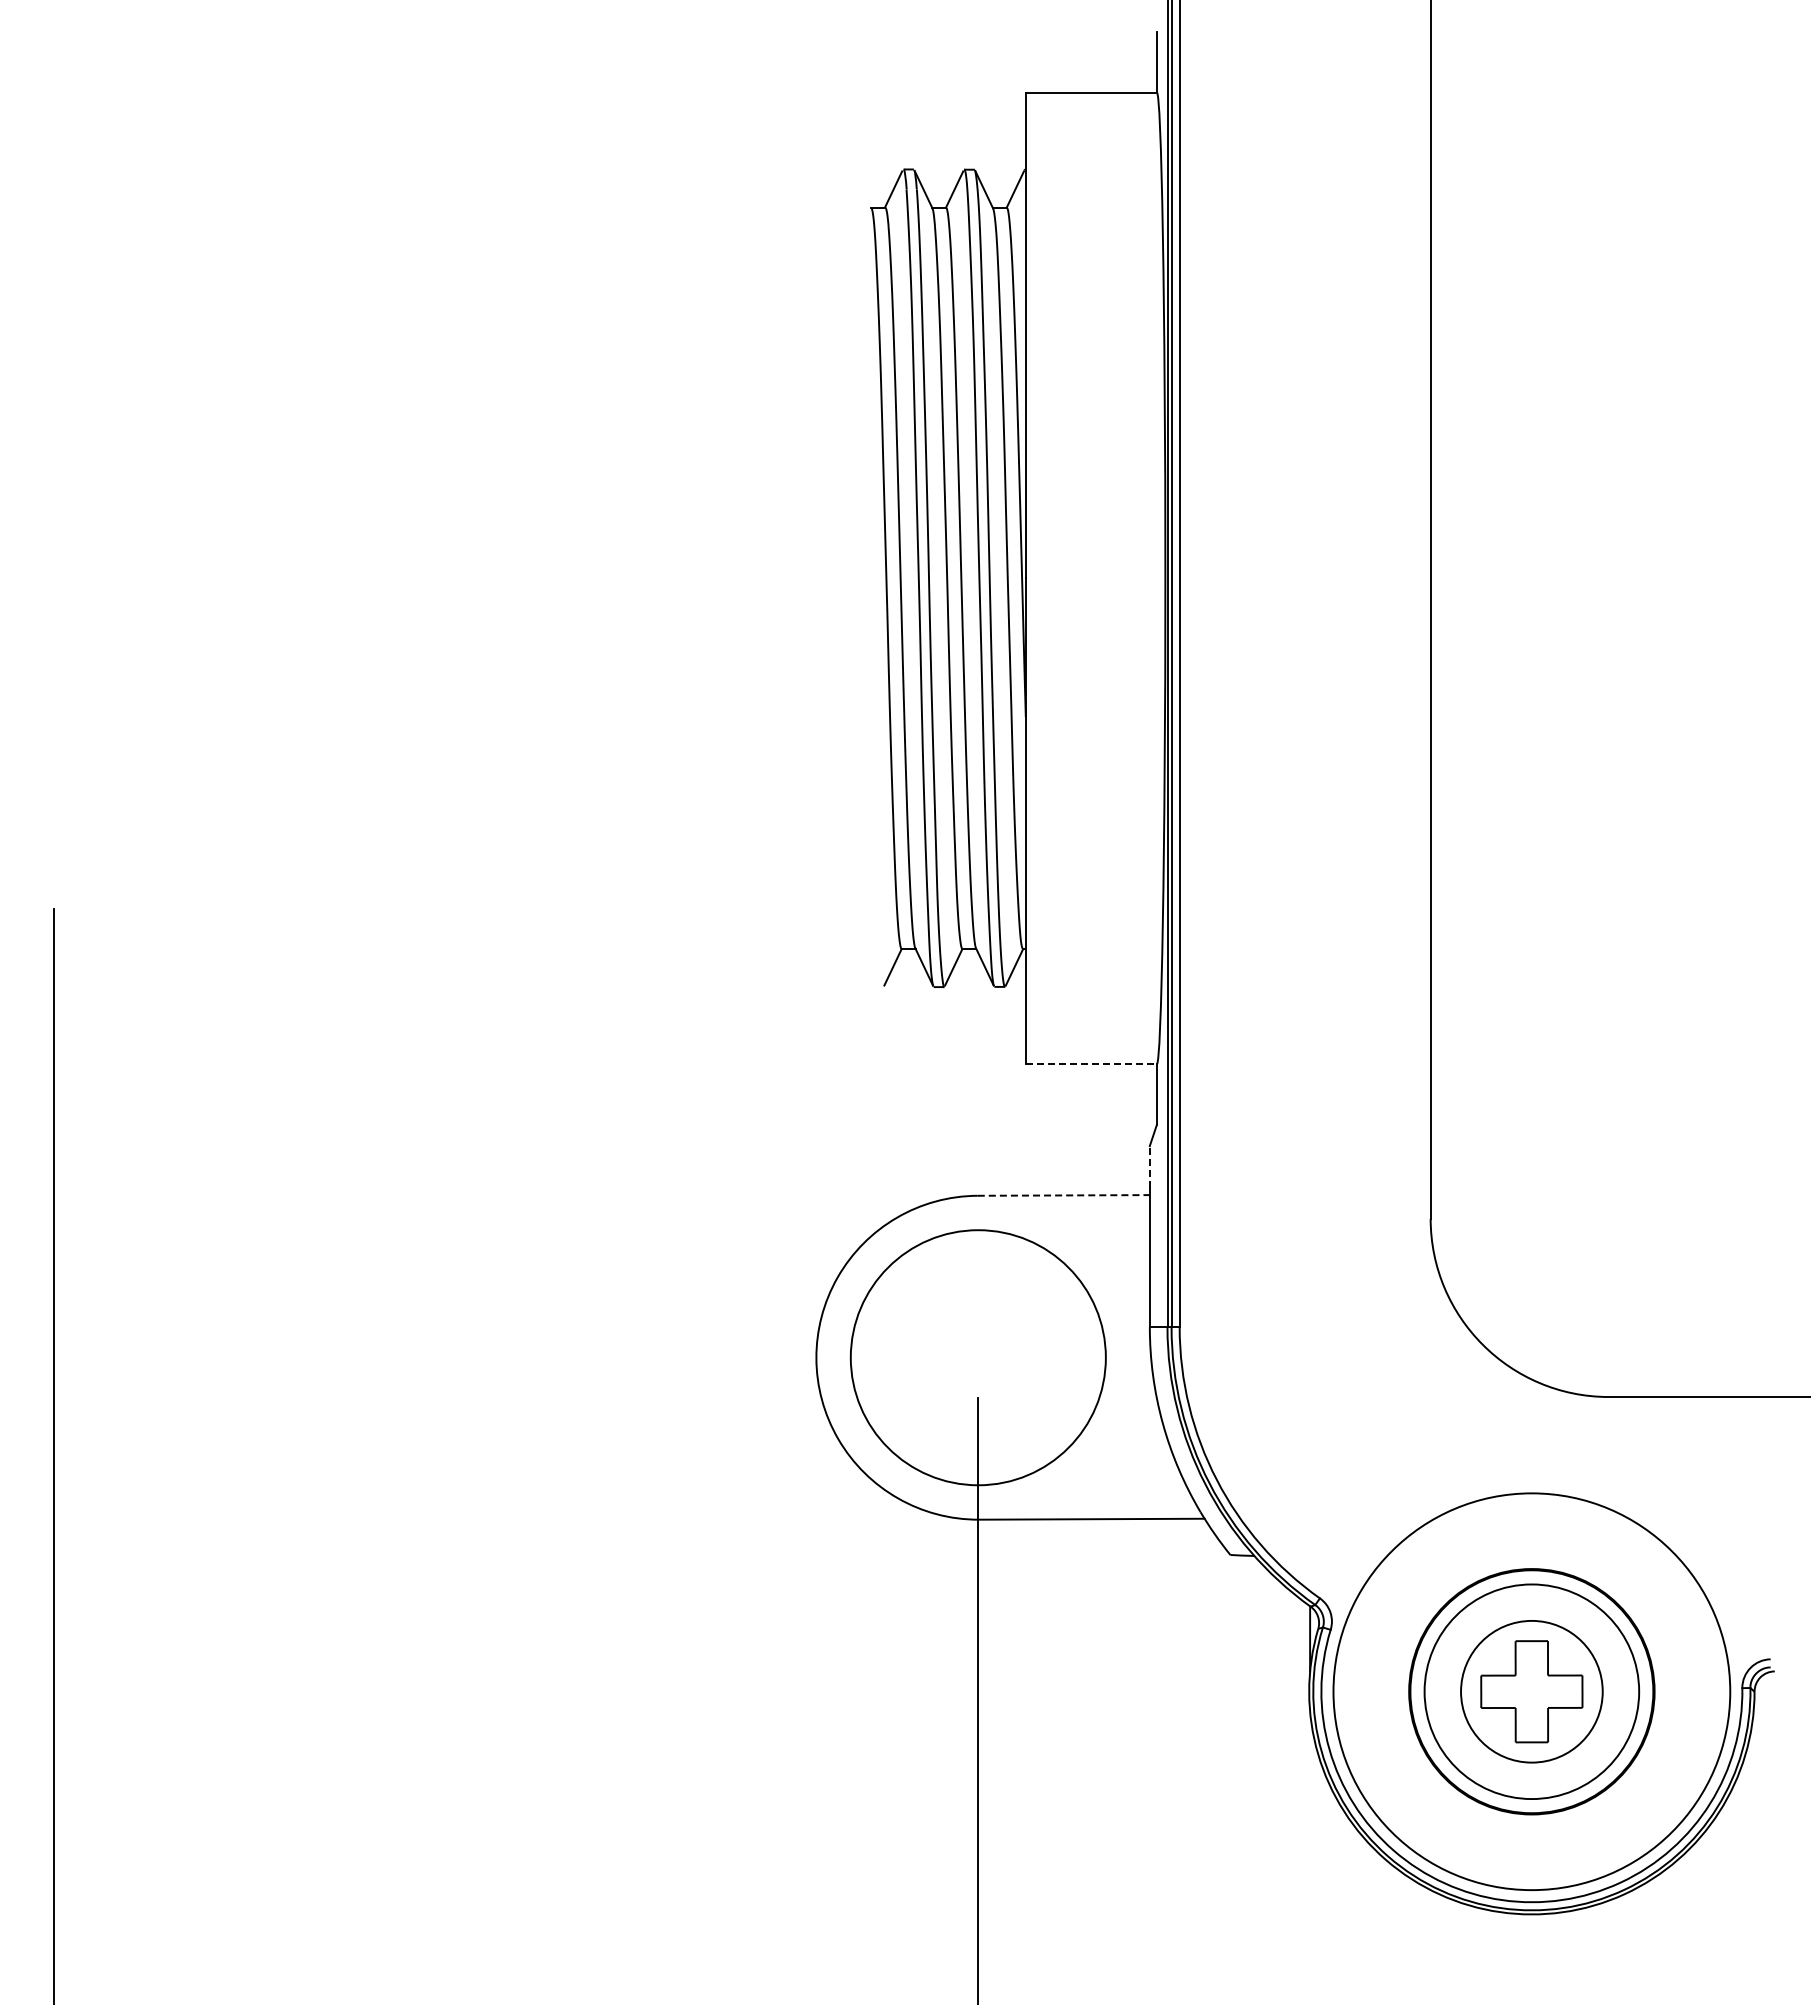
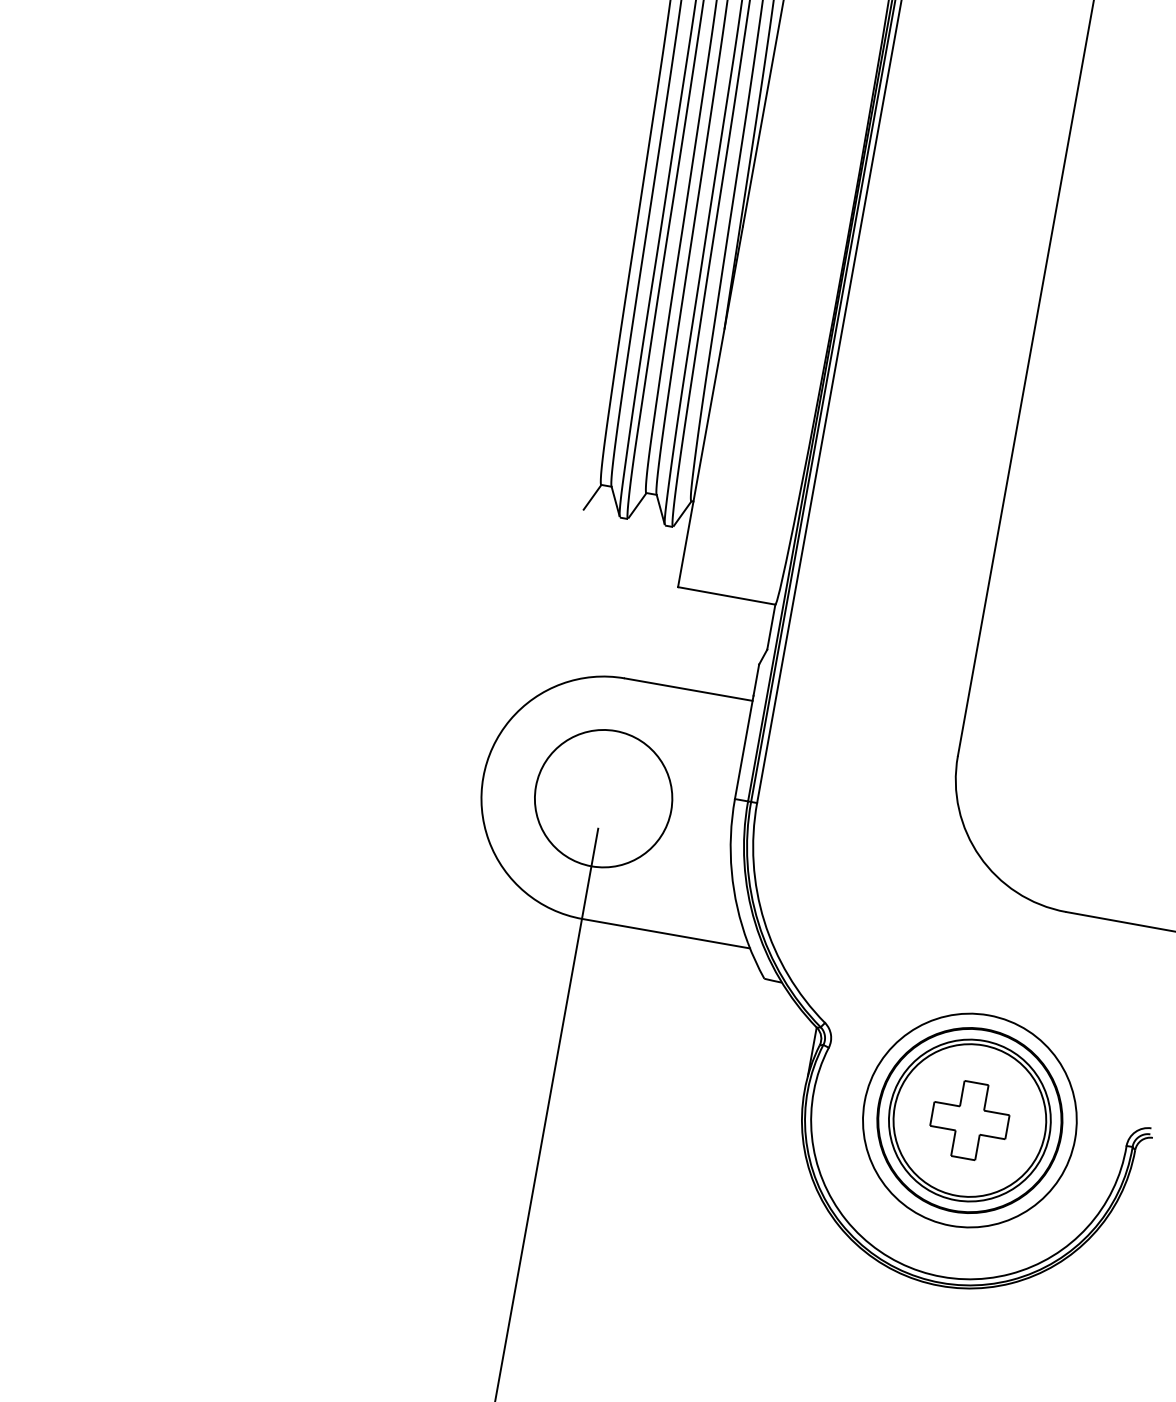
line: (1091, 1064) -> (726, 596), dashed -> solid
line: (1149, 1166) -> (756, 679), dashed -> solid
line: (1064, 1195) -> (689, 689), dashed -> solid
circle: (978, 1357) -> (603, 798), size x0.71
circle: (1531, 1691) -> (969, 1120), size x0.71
circle: (1531, 1691) -> (969, 1120), size x1.43

